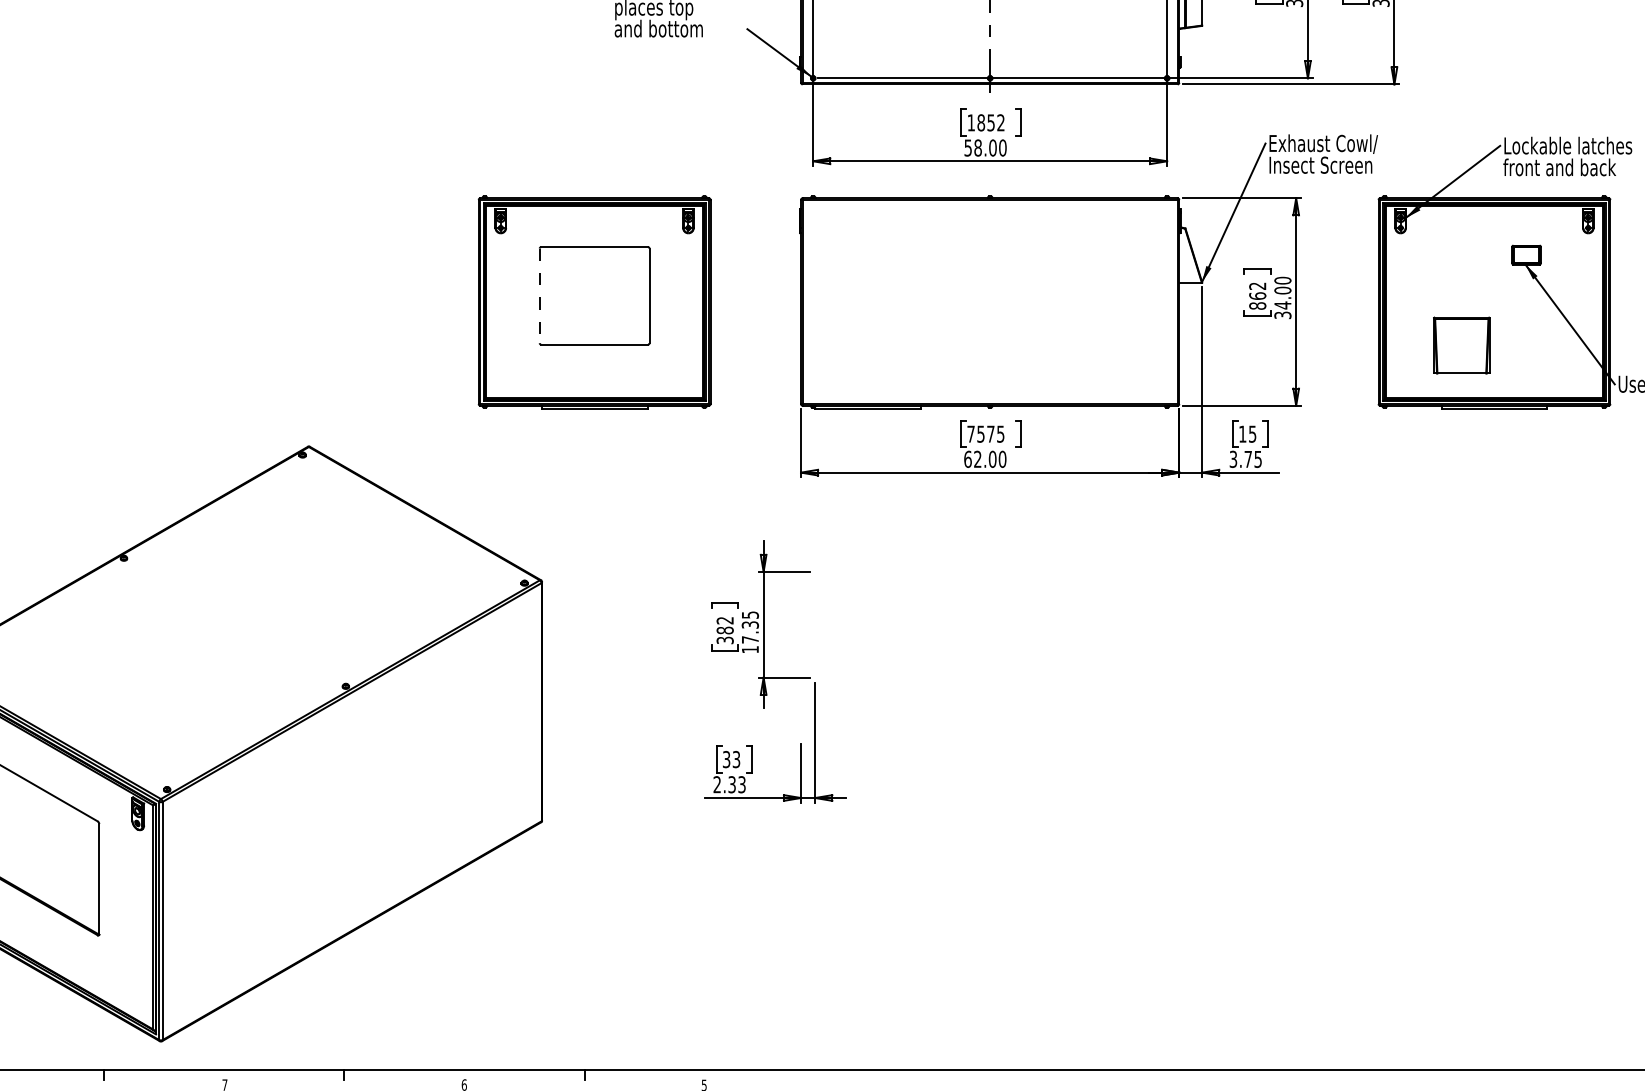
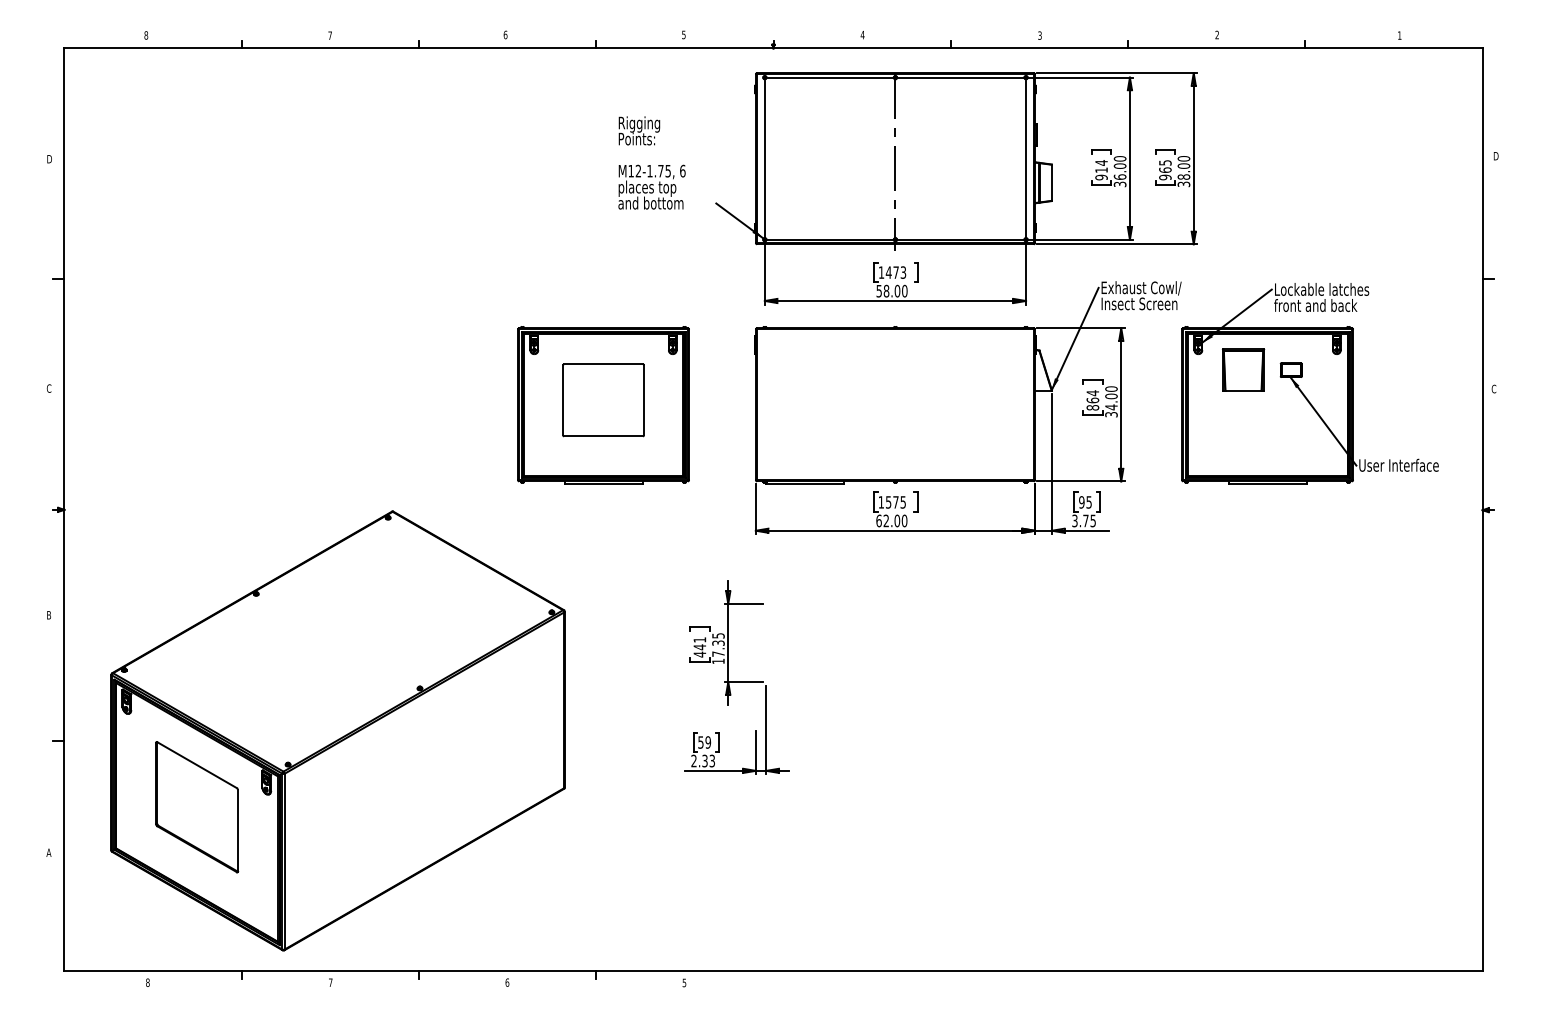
text: (990, 122) -> (895, 272), 1852 -> 1473
text: (1257, 286) -> (1092, 393), 862 -> 864
line: (540, 296) -> (563, 400), dashed -> solid
part: (1461, 344) -> (1243, 369), moved
text: (969, 434) -> (880, 502), 7575 -> 1575
text: (1242, 434) -> (1081, 502), 15 -> 95
text: (724, 630) -> (699, 647), 382 -> 441
text: (731, 759) -> (704, 742), 33 -> 59

